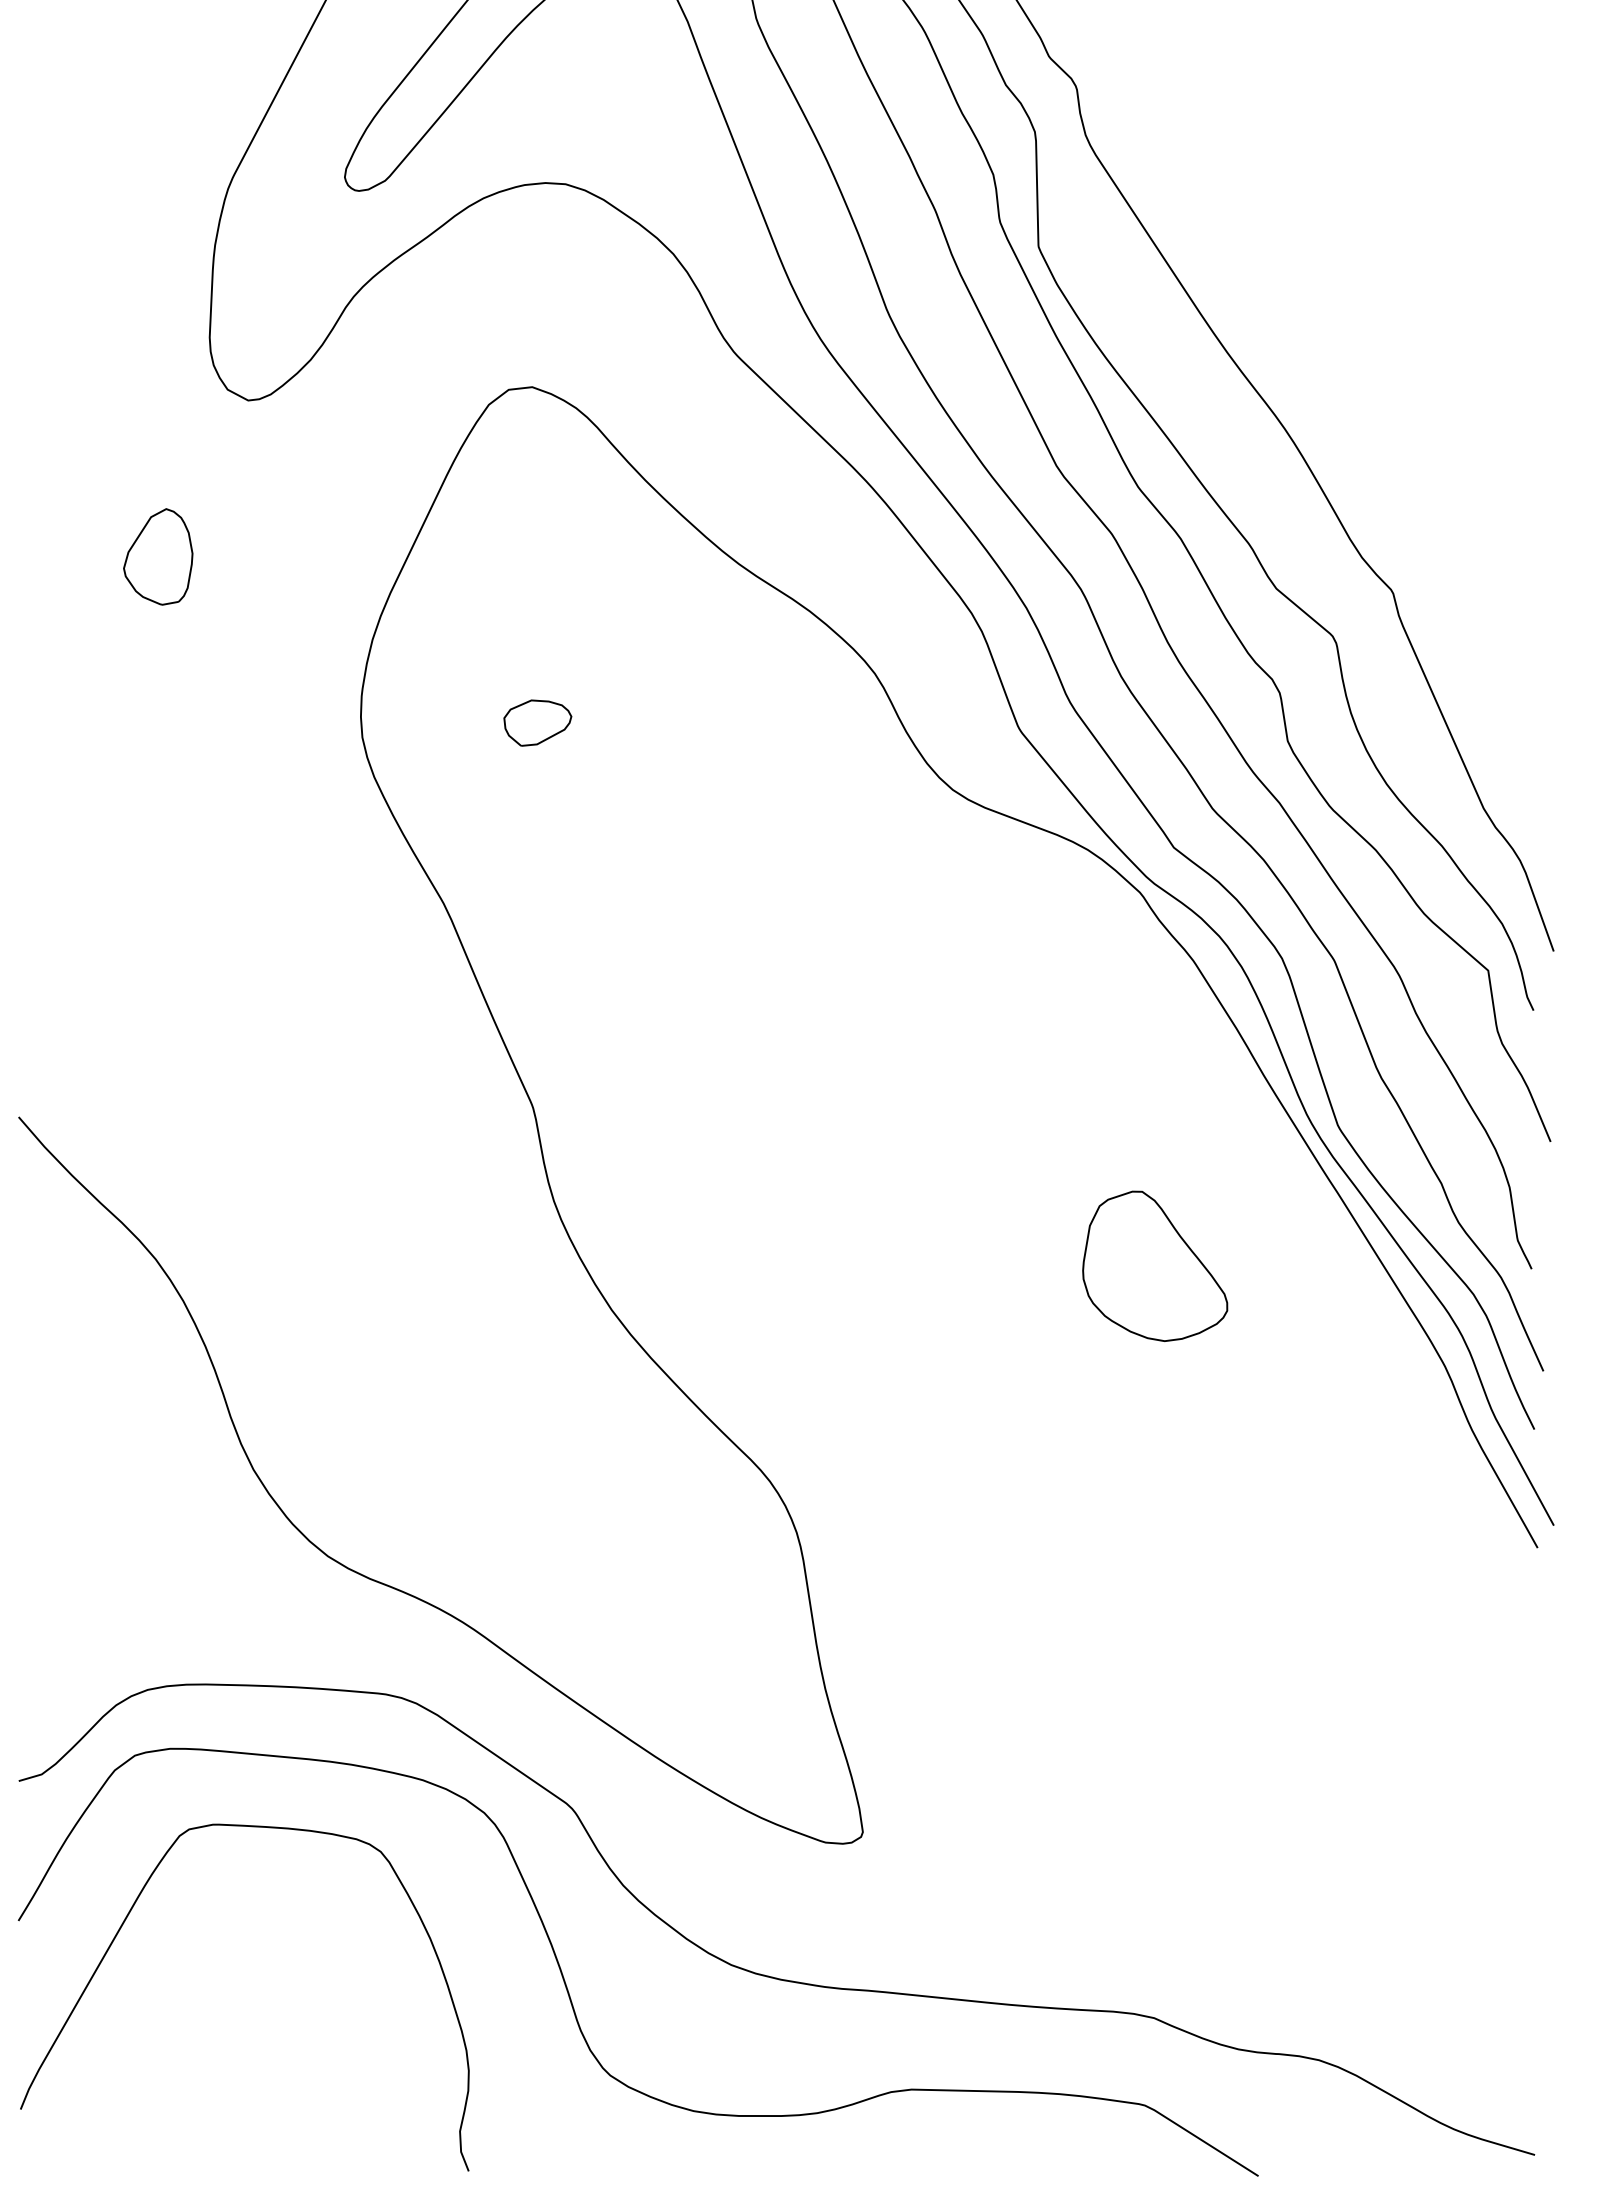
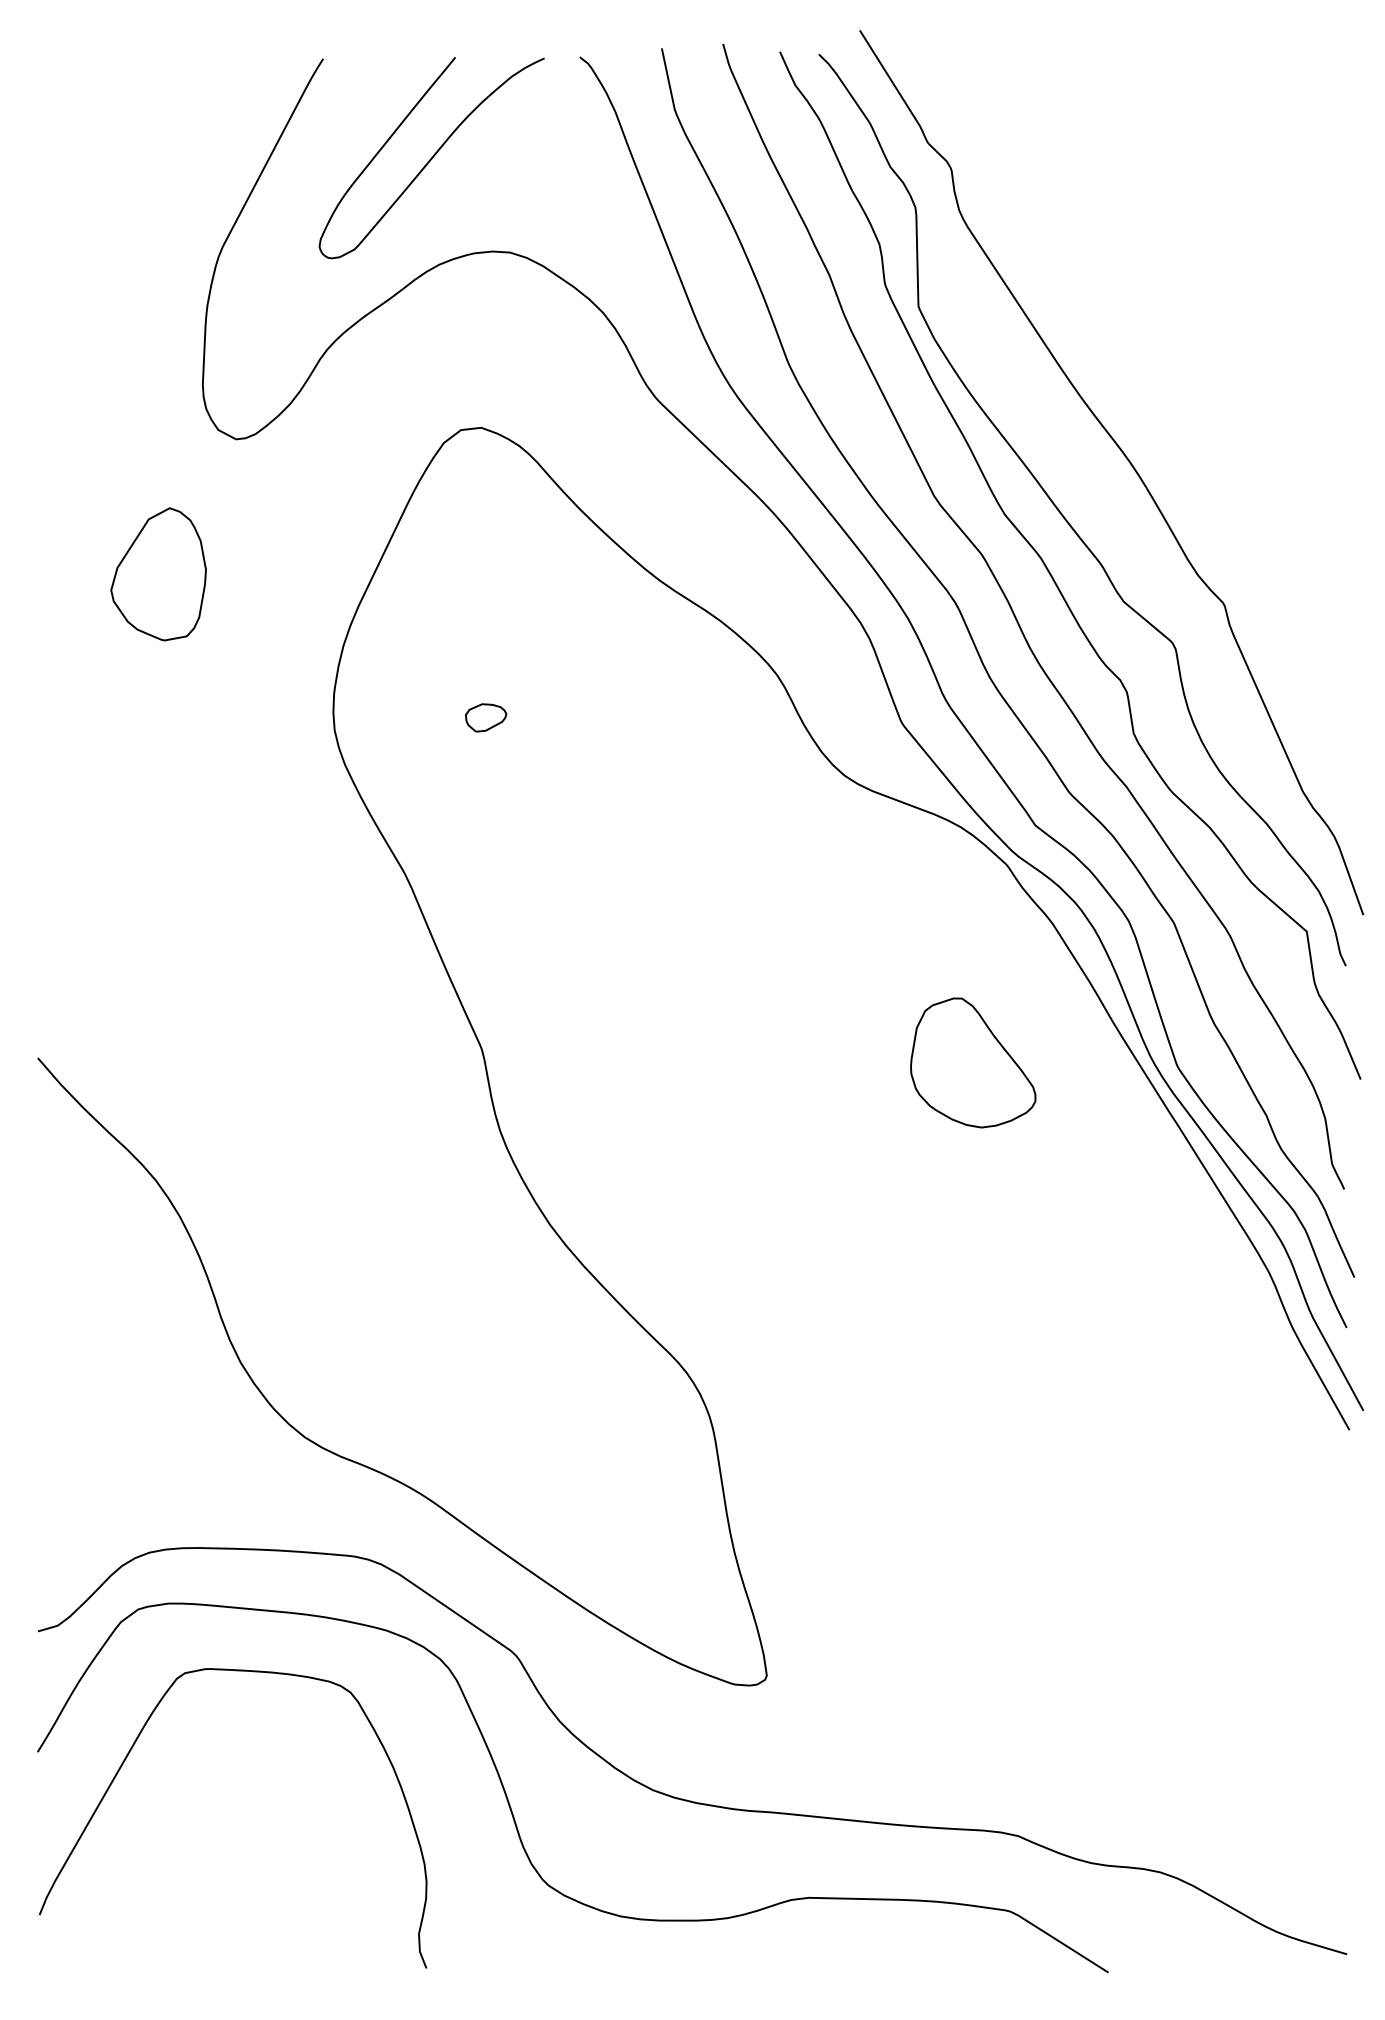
part: (157, 557) -> (157, 574), size x1.6
part: (537, 722) -> (485, 717), size x0.7
part: (1155, 1265) -> (973, 1062), moved

